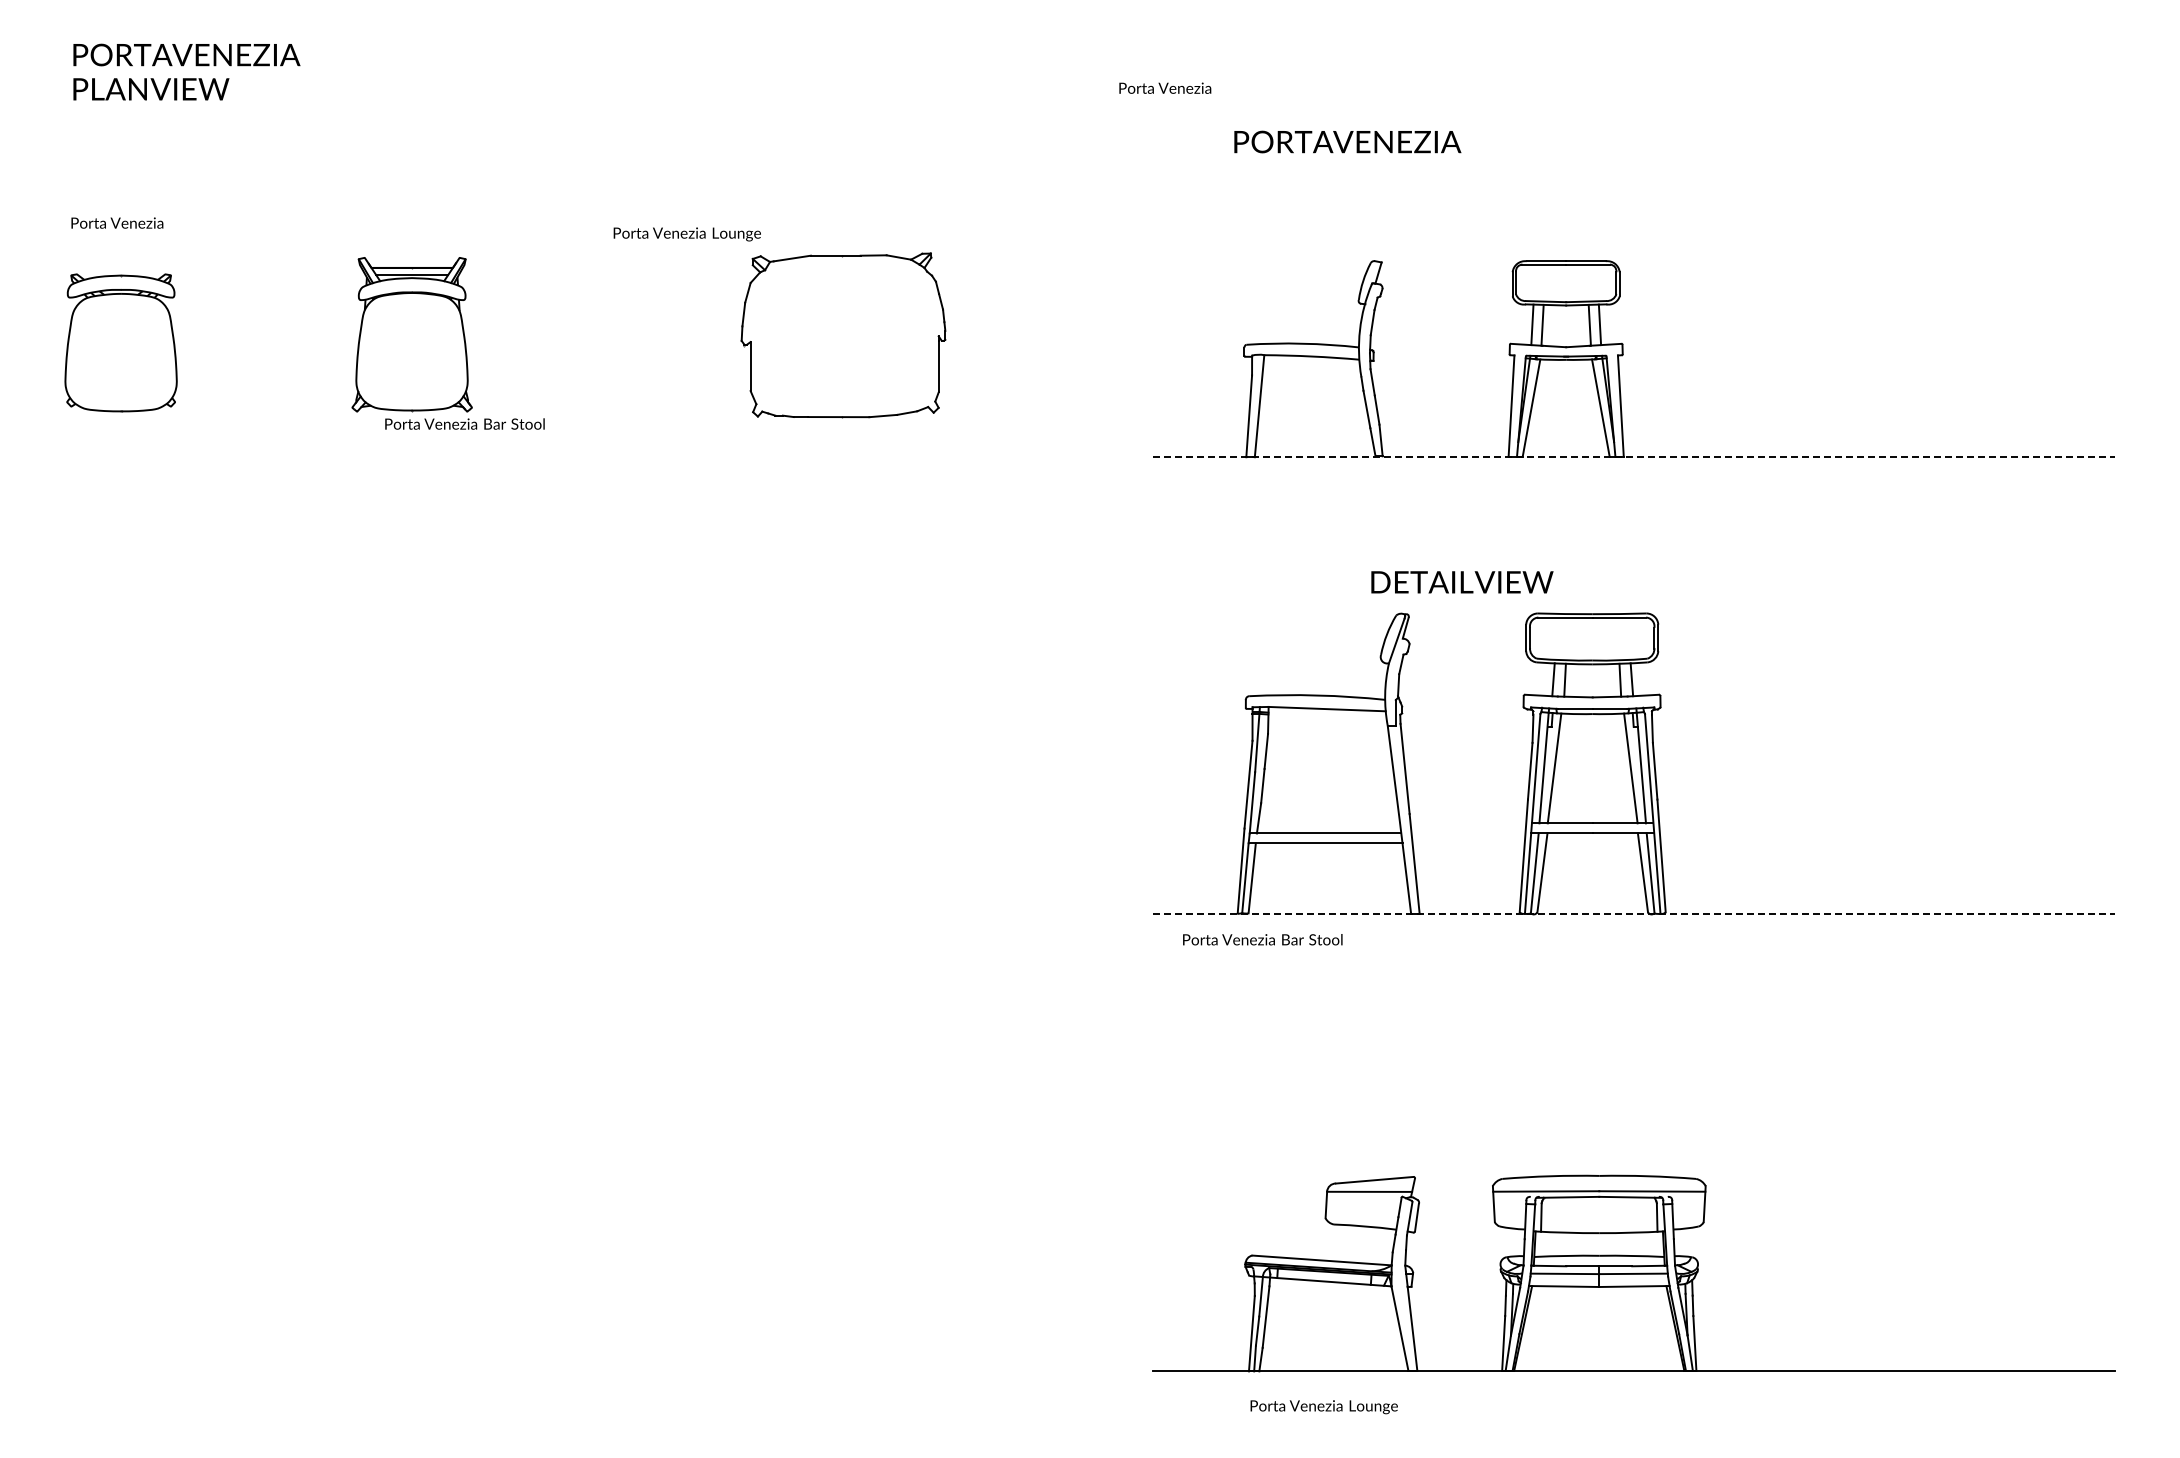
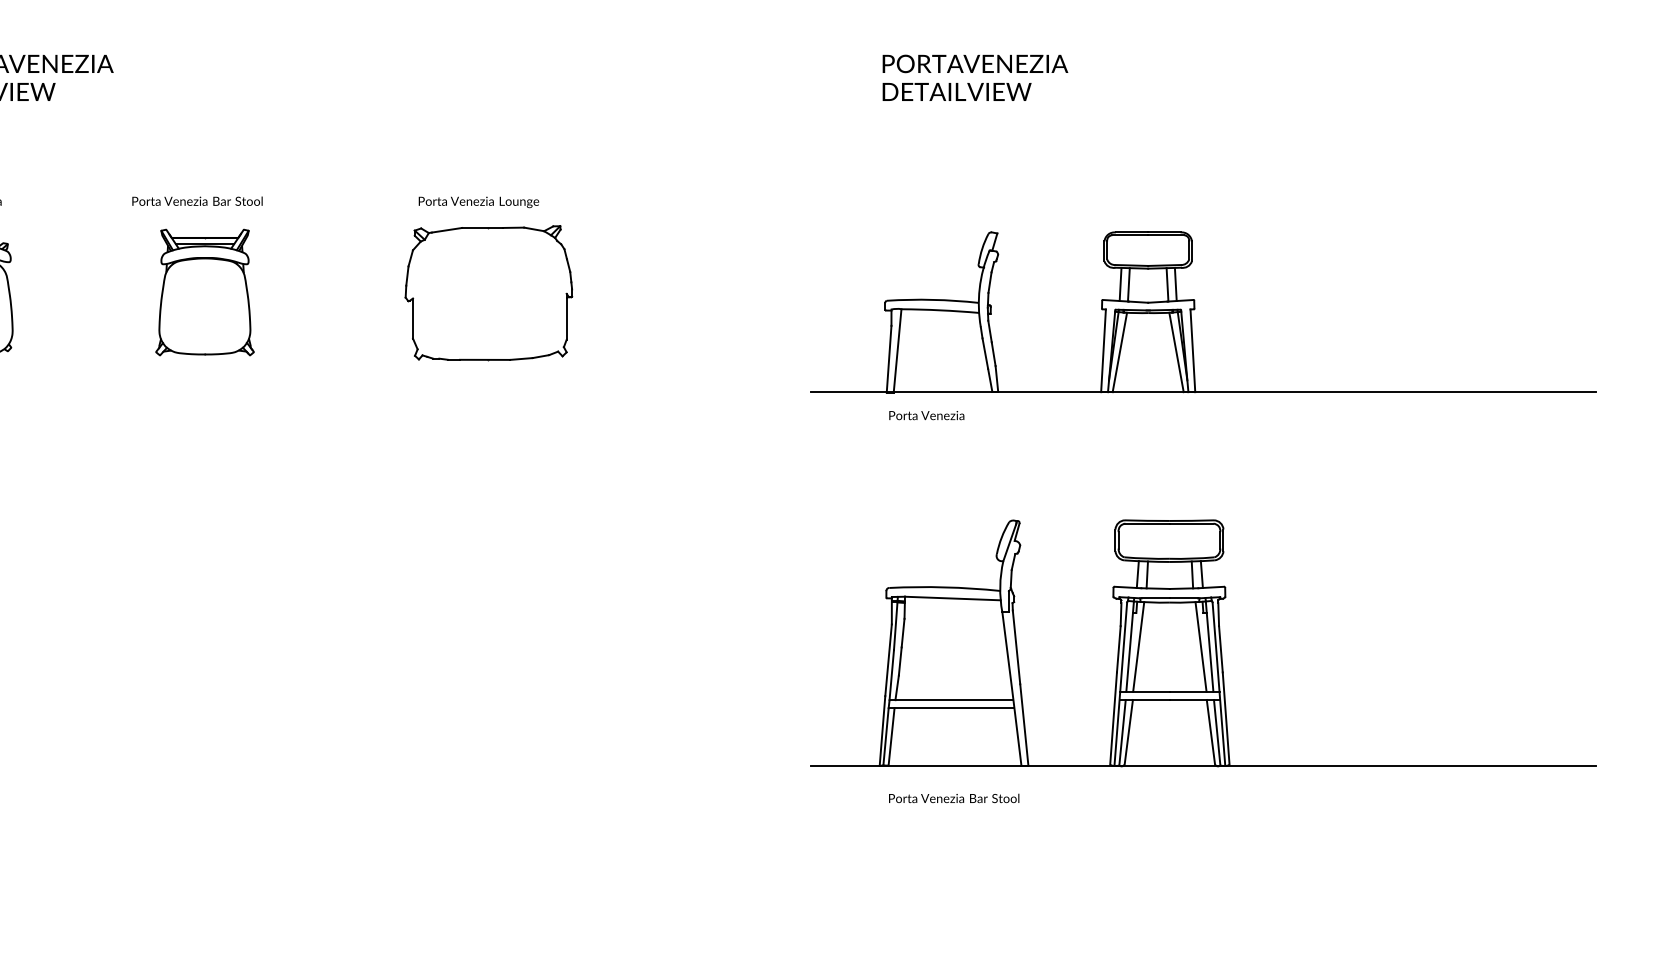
text: (1165, 87) -> (926, 414), moved
text: (1347, 141) -> (975, 63), moved
text: (686, 234) -> (478, 202), moved
part: (843, 335) -> (488, 293), moved
text: (464, 423) -> (197, 200), moved
line: (1633, 456) -> (1203, 392), dashed -> solid
text: (1462, 582) -> (957, 92), moved
line: (1633, 913) -> (1203, 765), dashed -> solid
text: (1262, 939) -> (953, 798), moved

